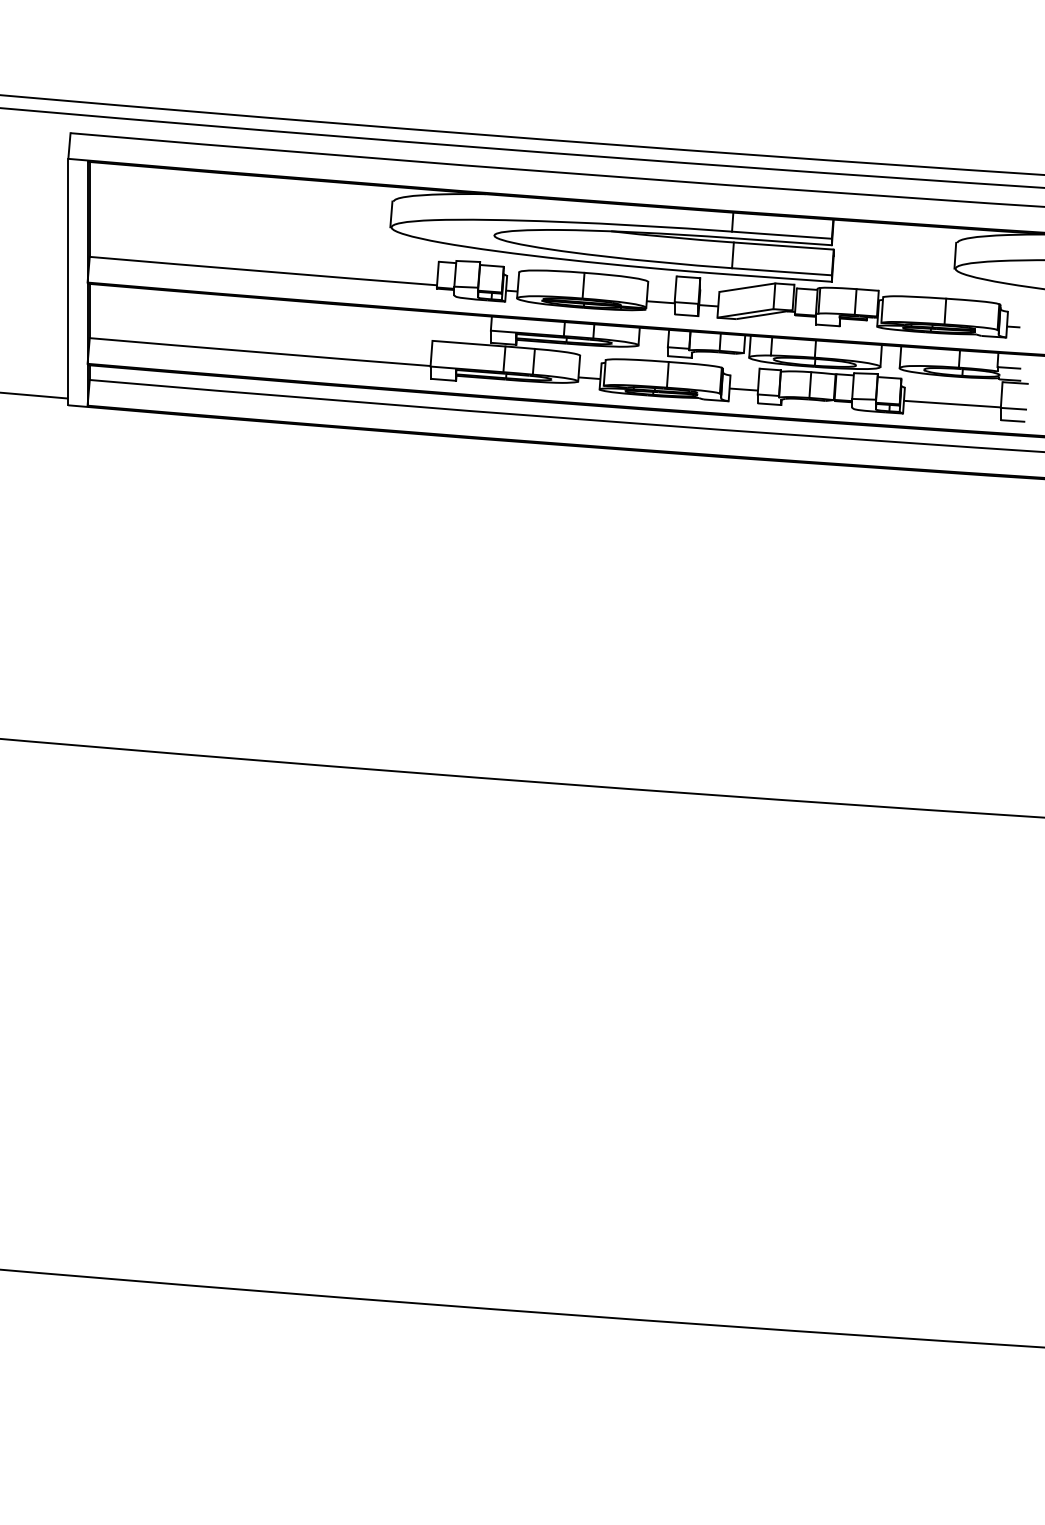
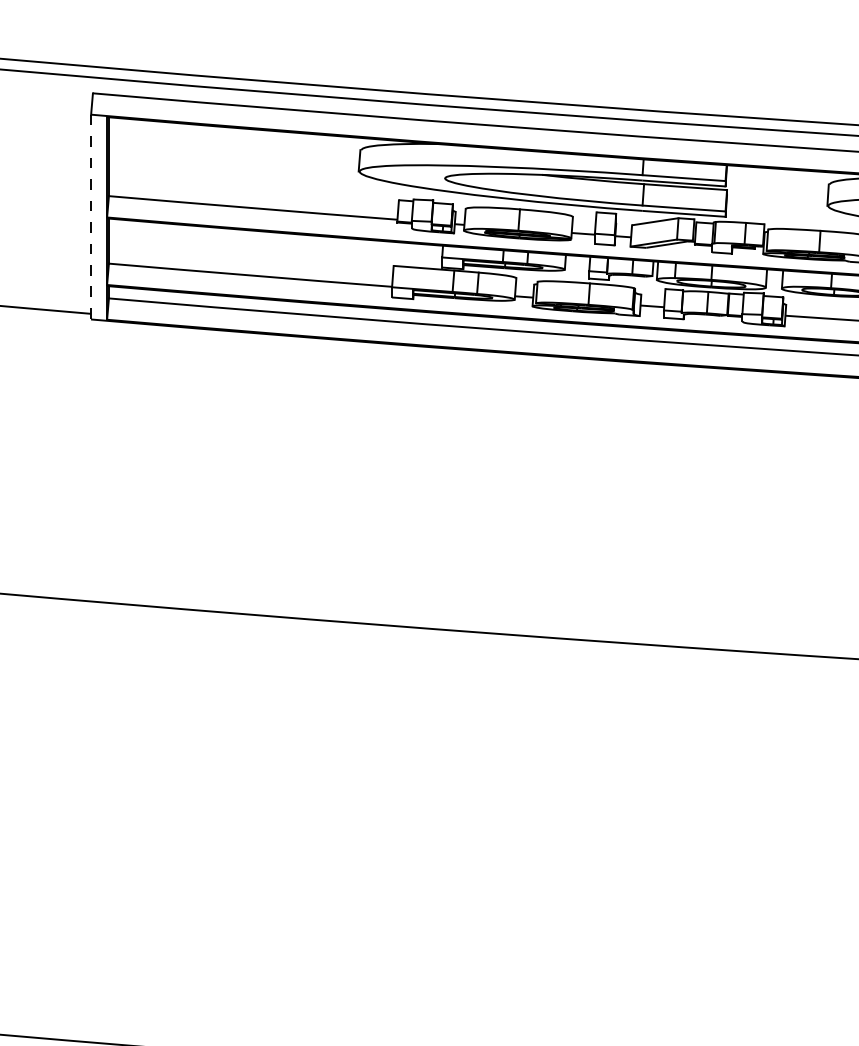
line: (68, 282) -> (91, 217), solid -> dashed

